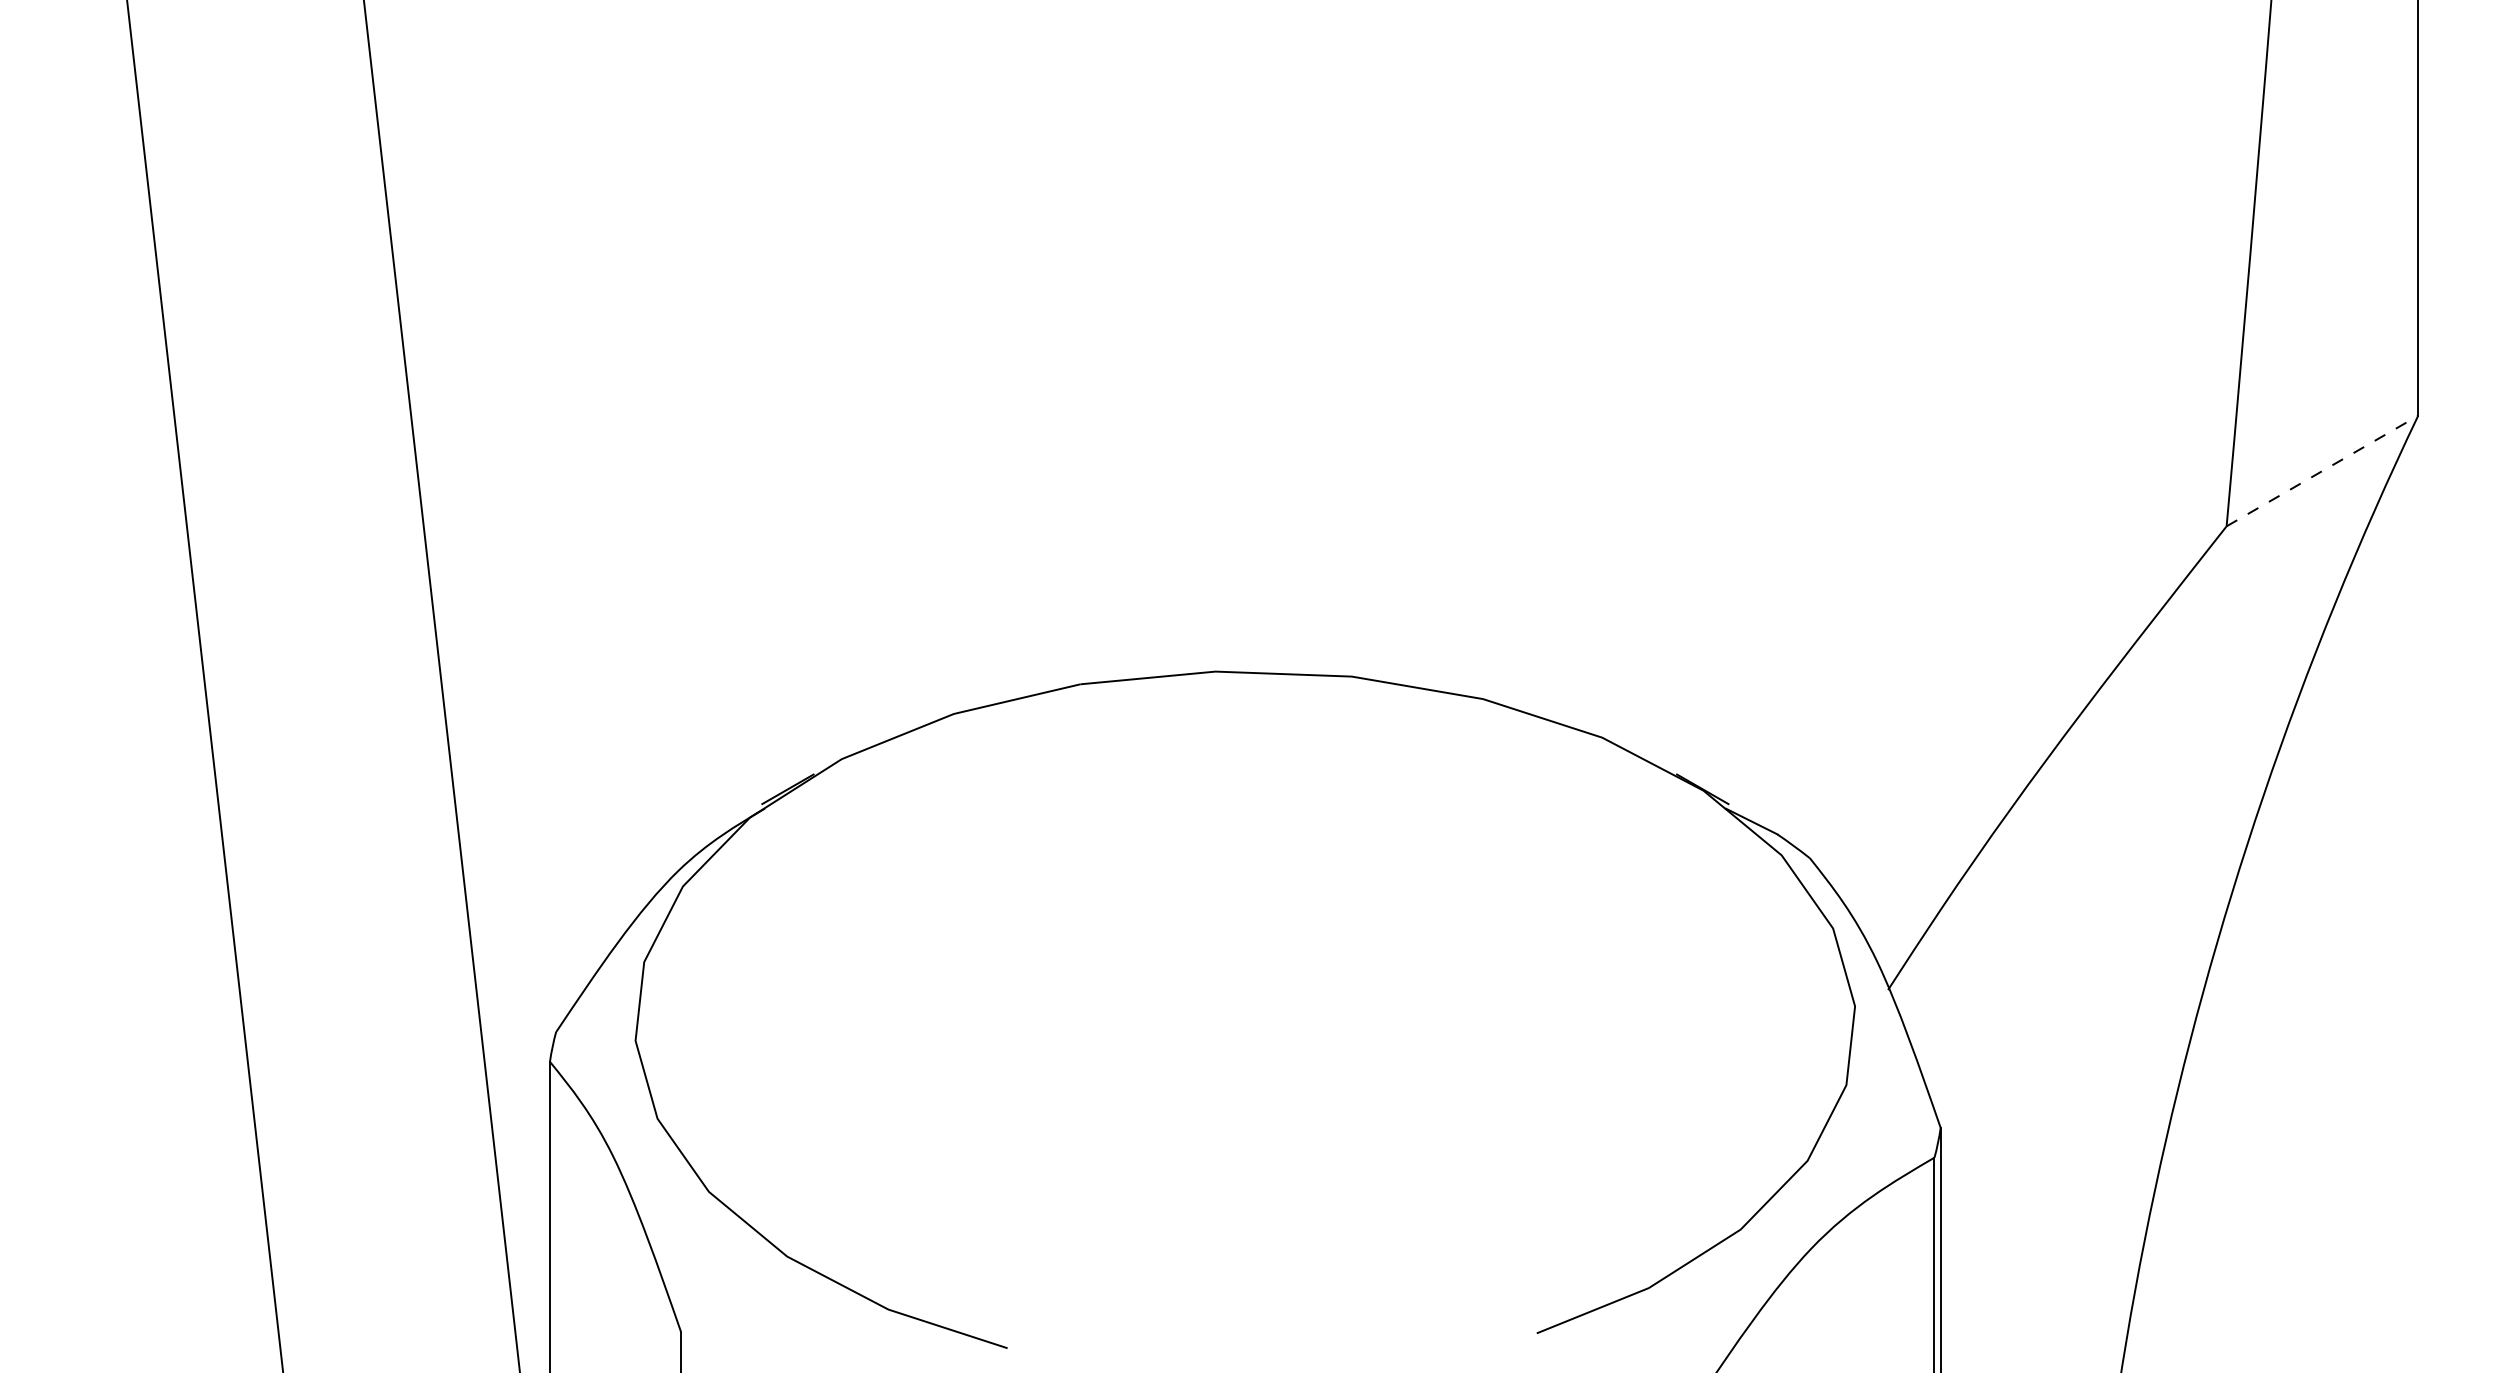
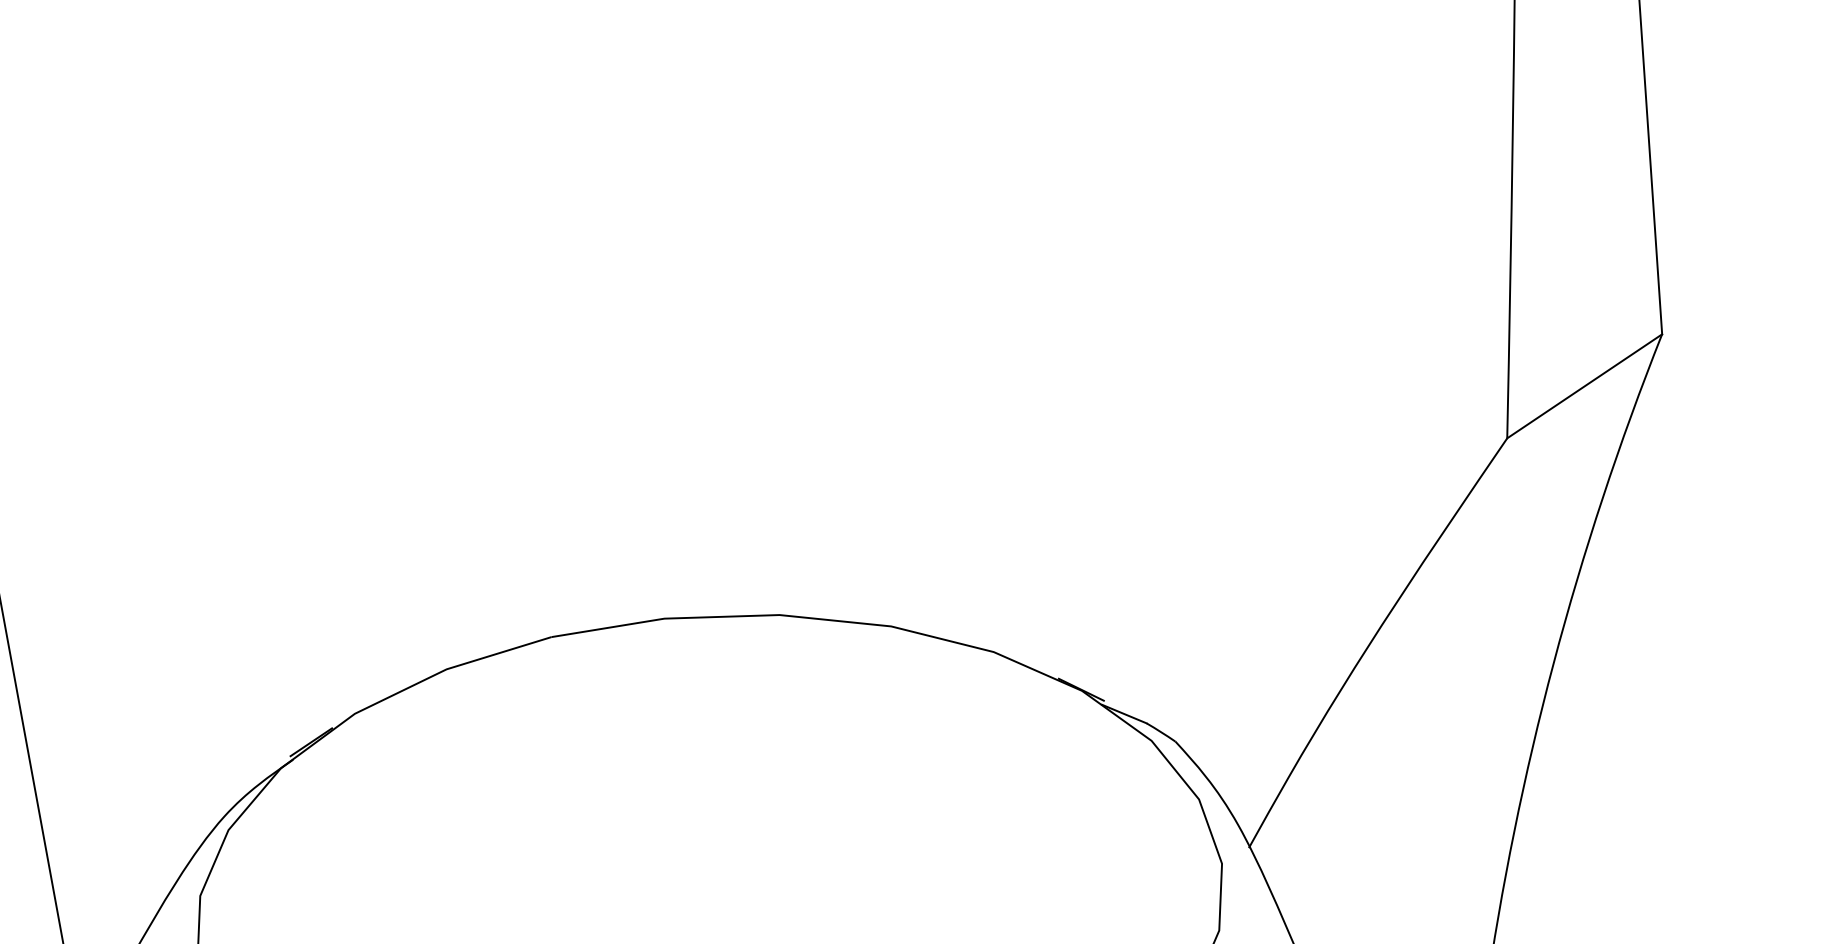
line: (2322, 471) -> (1584, 386), dashed -> solid

